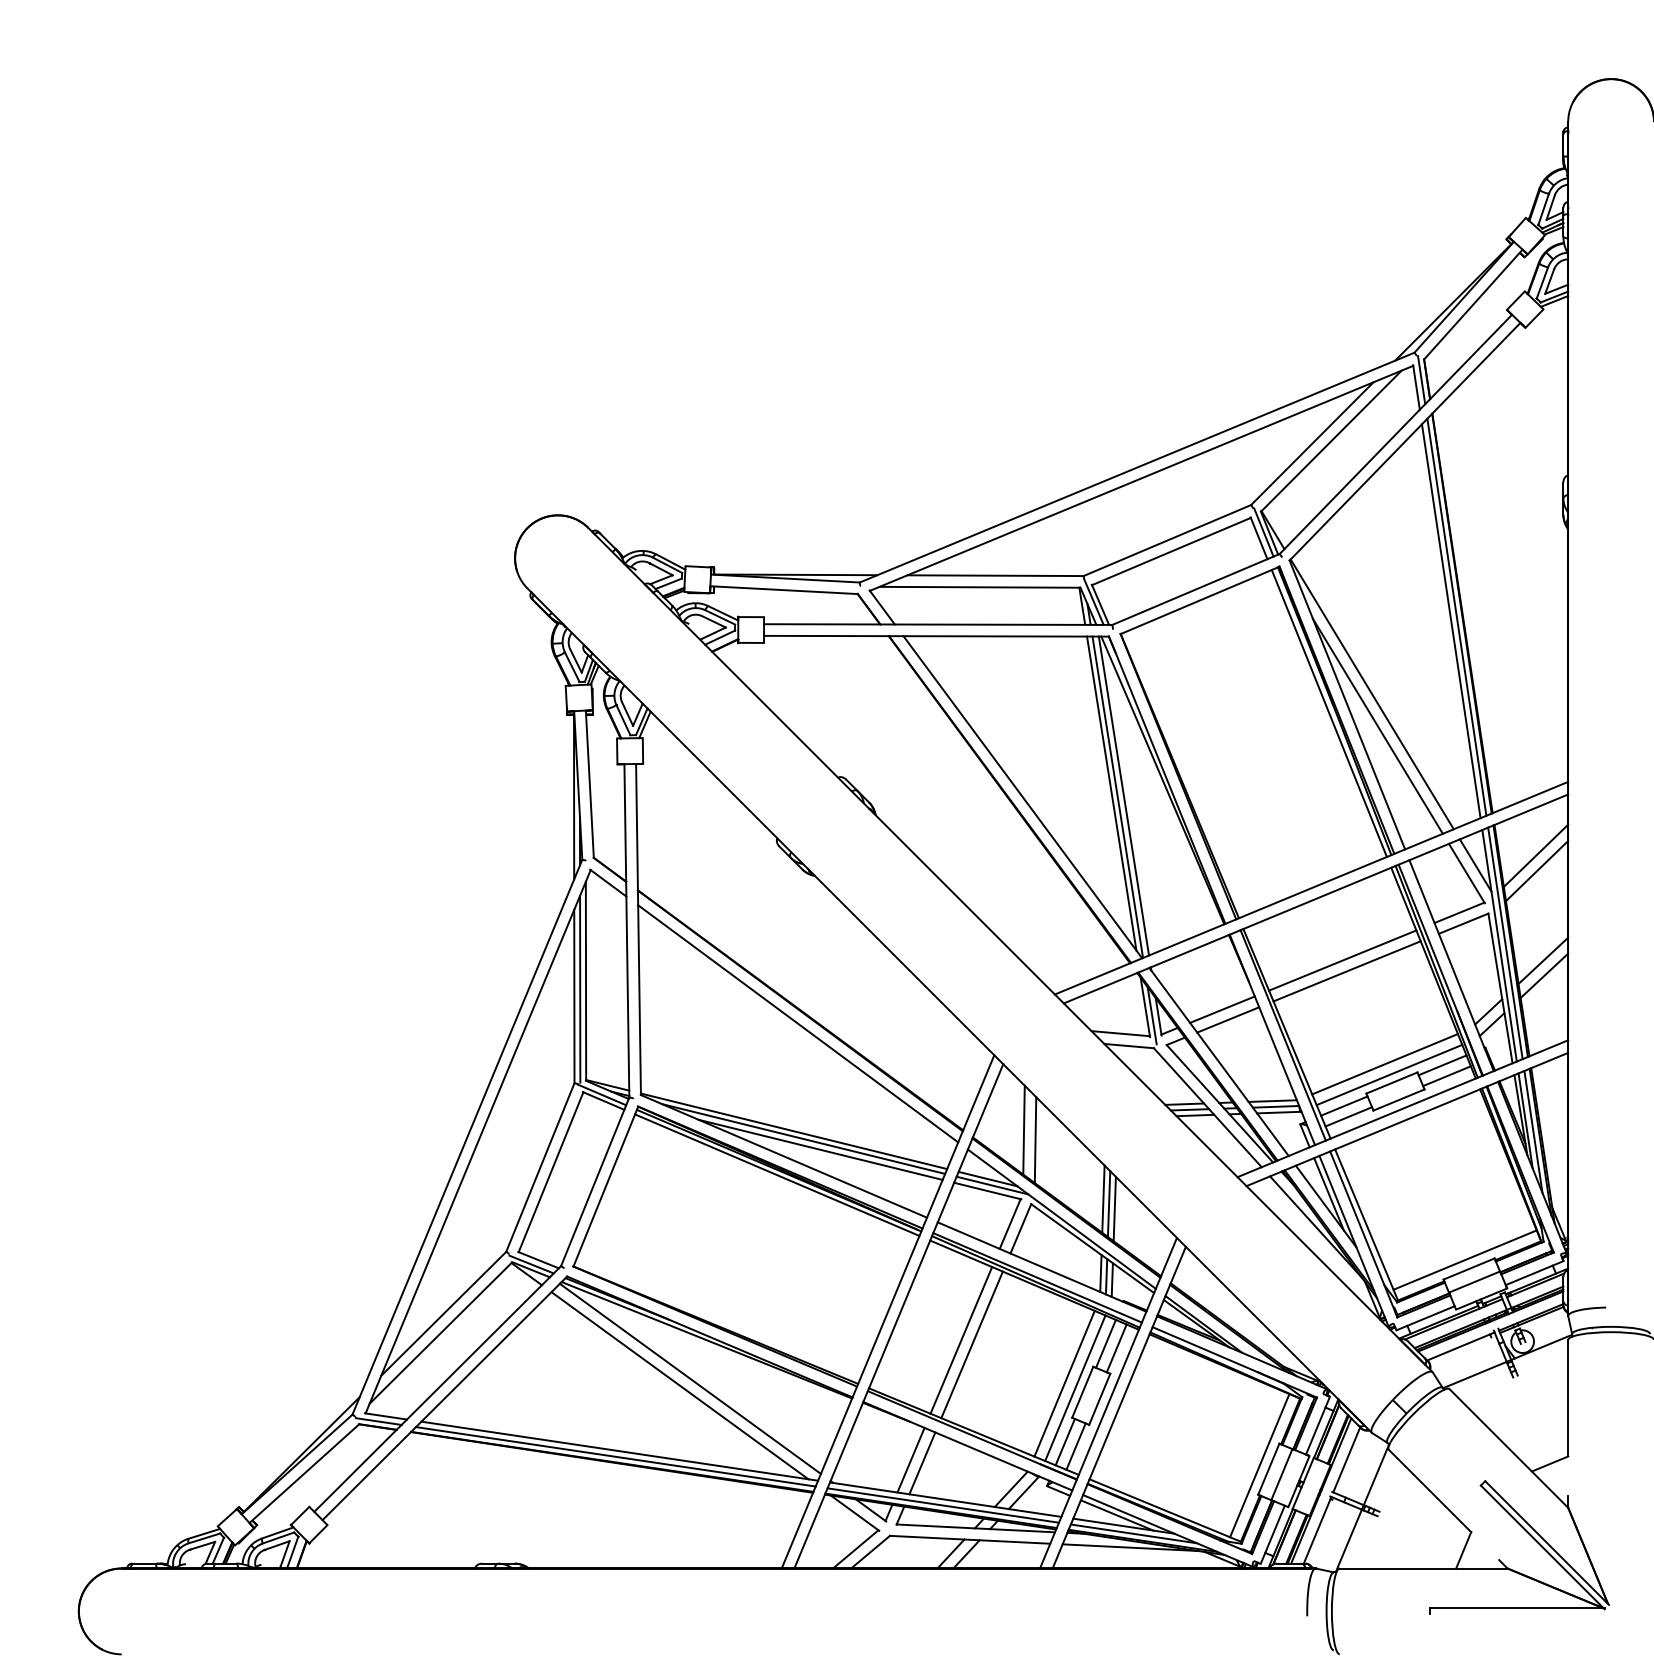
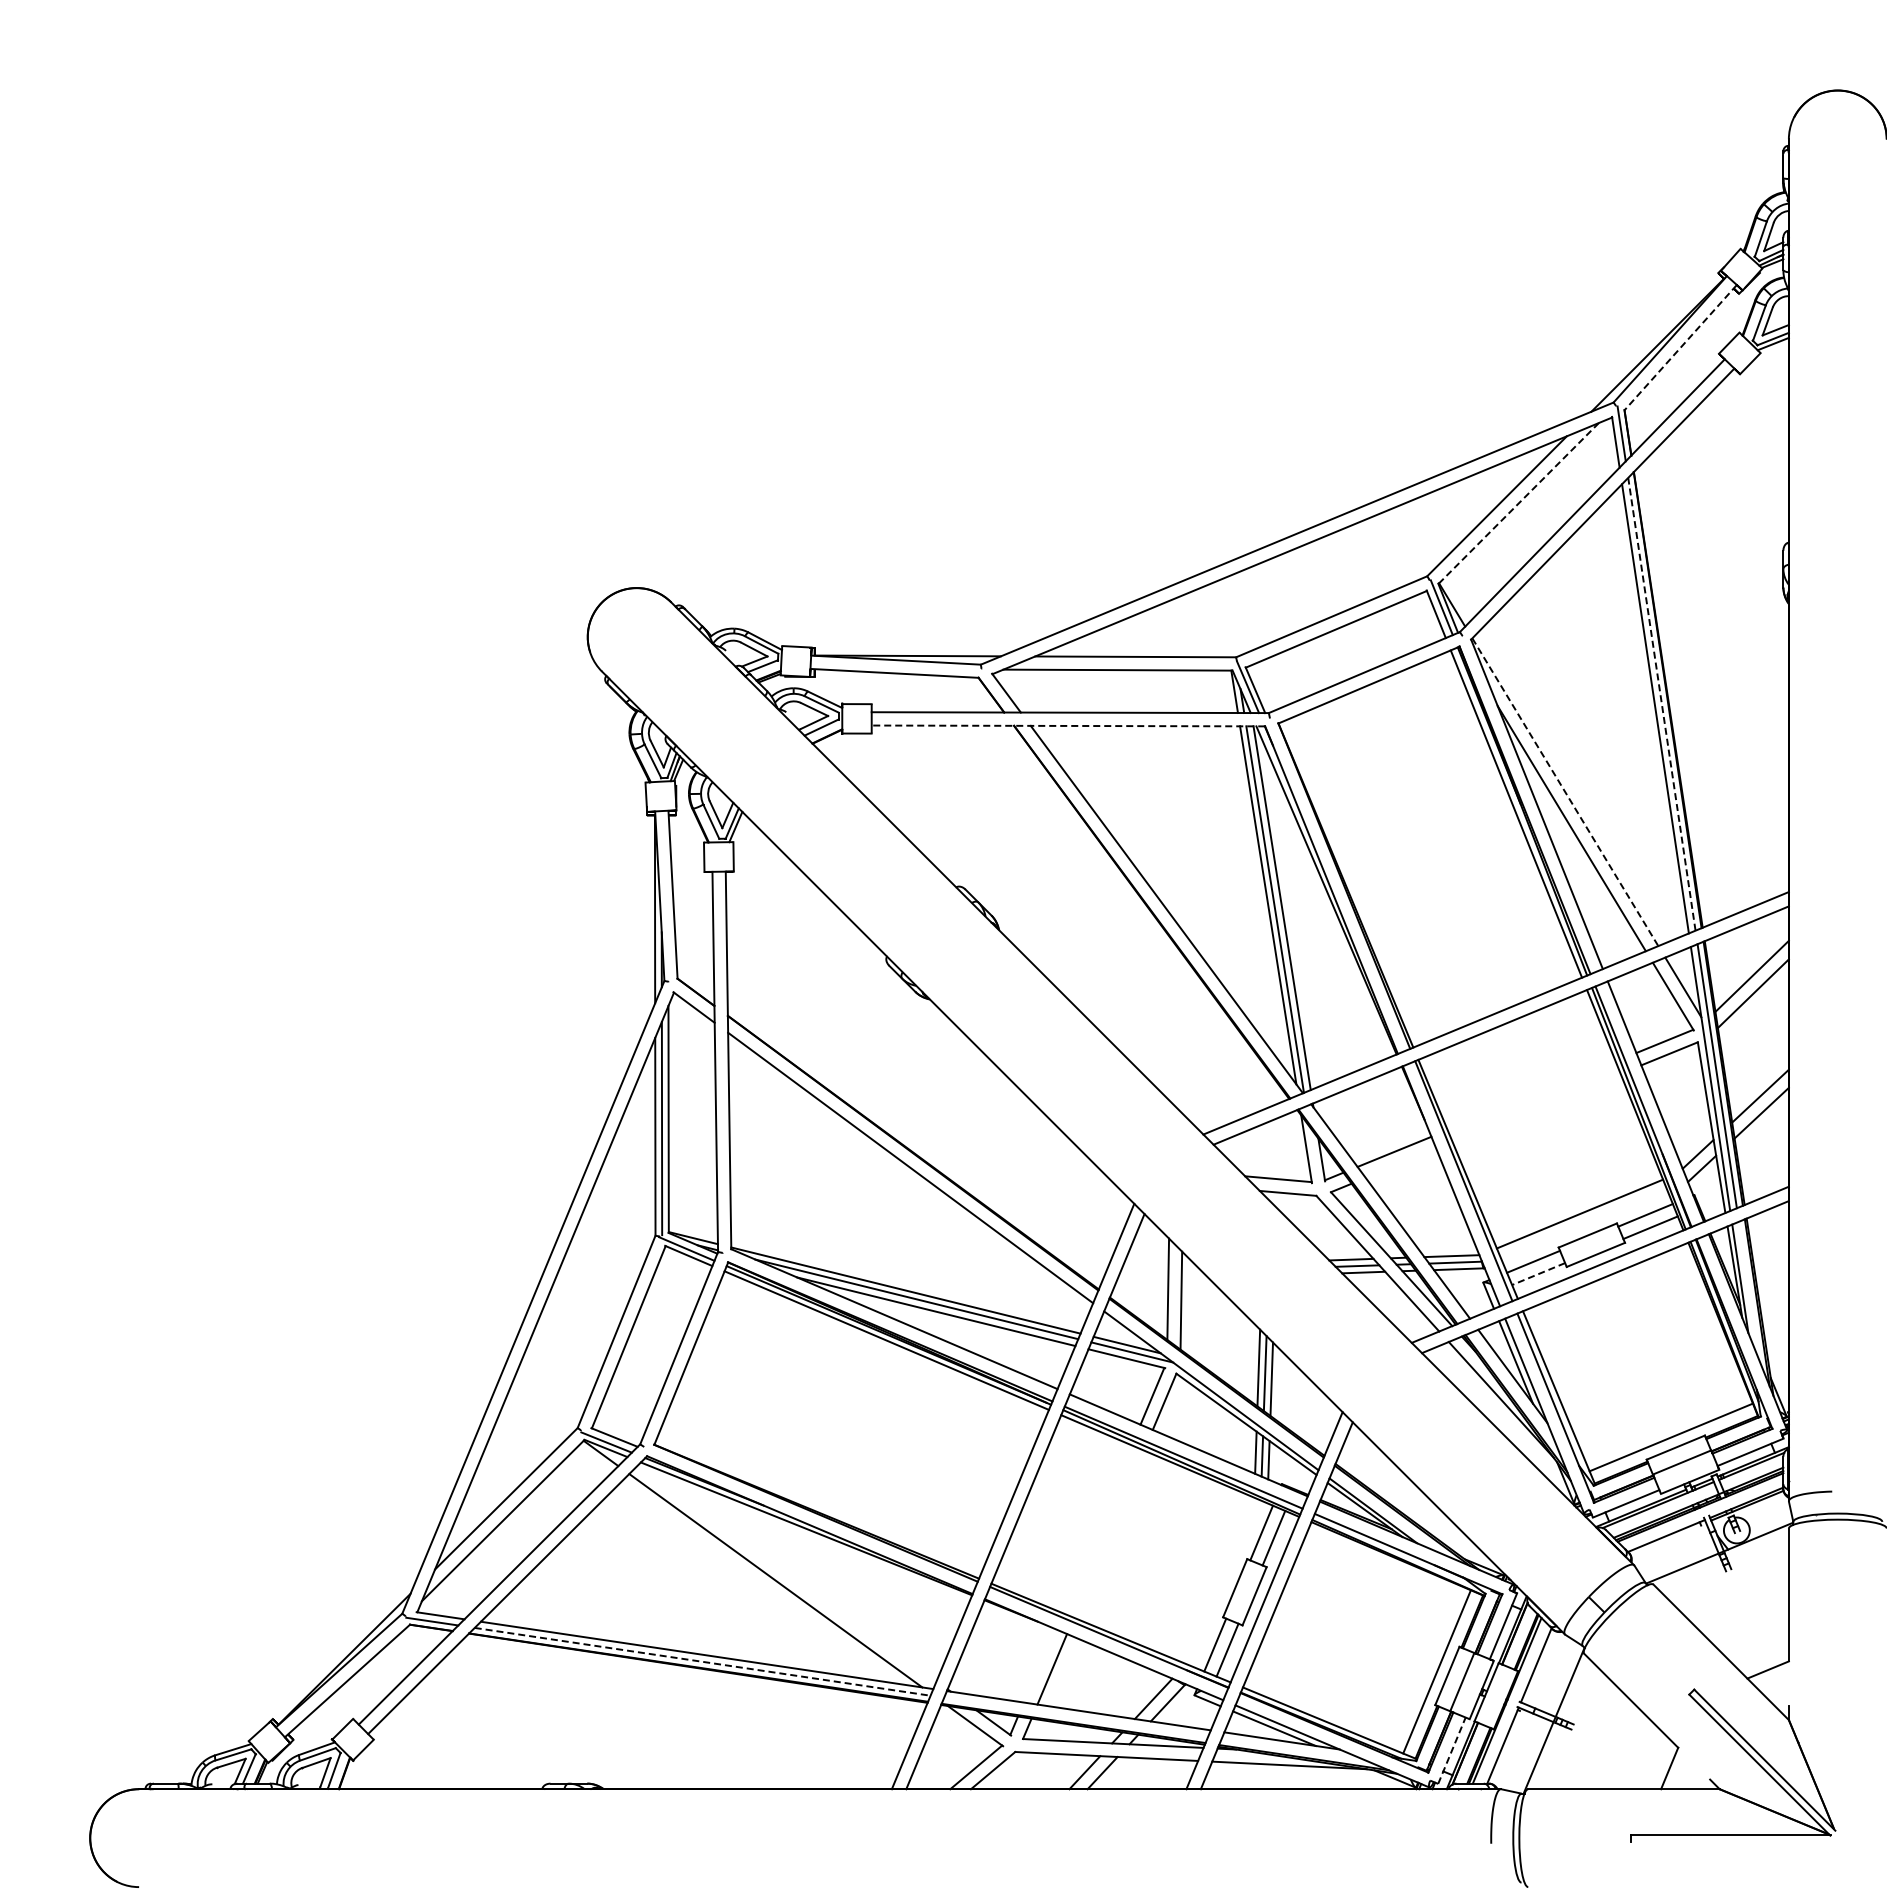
line: (1473, 305) -> (1680, 348), solid -> dashed
line: (1332, 441) -> (1519, 503), solid -> dashed
line: (1456, 617) -> (1661, 704), solid -> dashed
line: (936, 635) -> (1068, 725), solid -> dashed
line: (1372, 694) -> (1565, 792), solid -> dashed
line: (1342, 960) -> (1531, 1095), removed
line: (1346, 970) -> (1536, 1107), removed
line: (1152, 1015) -> (1314, 1158), removed
line: (1227, 1019) -> (1400, 1163), removed
line: (1389, 1075) -> (1585, 1226), removed
line: (1348, 1117) -> (1538, 1274), solid -> dashed
line: (1532, 1132) -> (1748, 1291), removed
line: (961, 1339) -> (1096, 1528), removed
line: (971, 1344) -> (1108, 1533), removed
line: (690, 1378) -> (787, 1572), removed
line: (1064, 1383) -> (1214, 1578), removed
line: (1075, 1388) -> (1226, 1583), removed
line: (616, 1456) -> (703, 1661), solid -> dashed
line: (910, 1460) -> (1038, 1665), removed
line: (943, 1504) -> (1076, 1716), removed
line: (1133, 1533) -> (1293, 1749), removed
line: (1272, 1534) -> (1451, 1750), solid -> dashed

